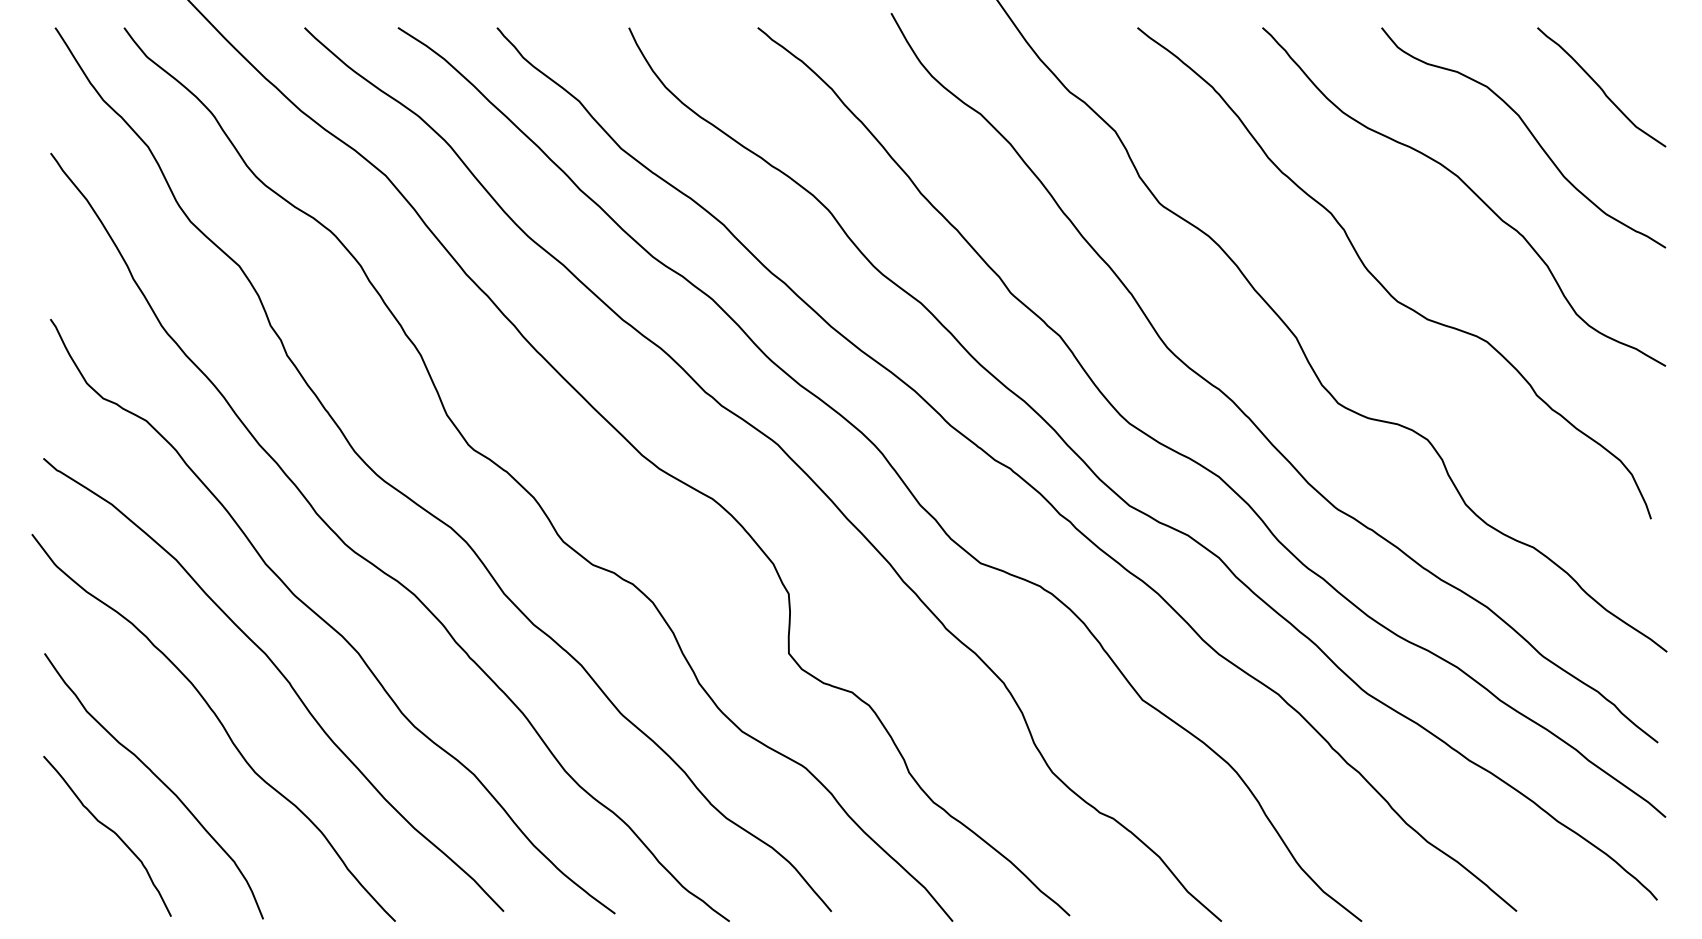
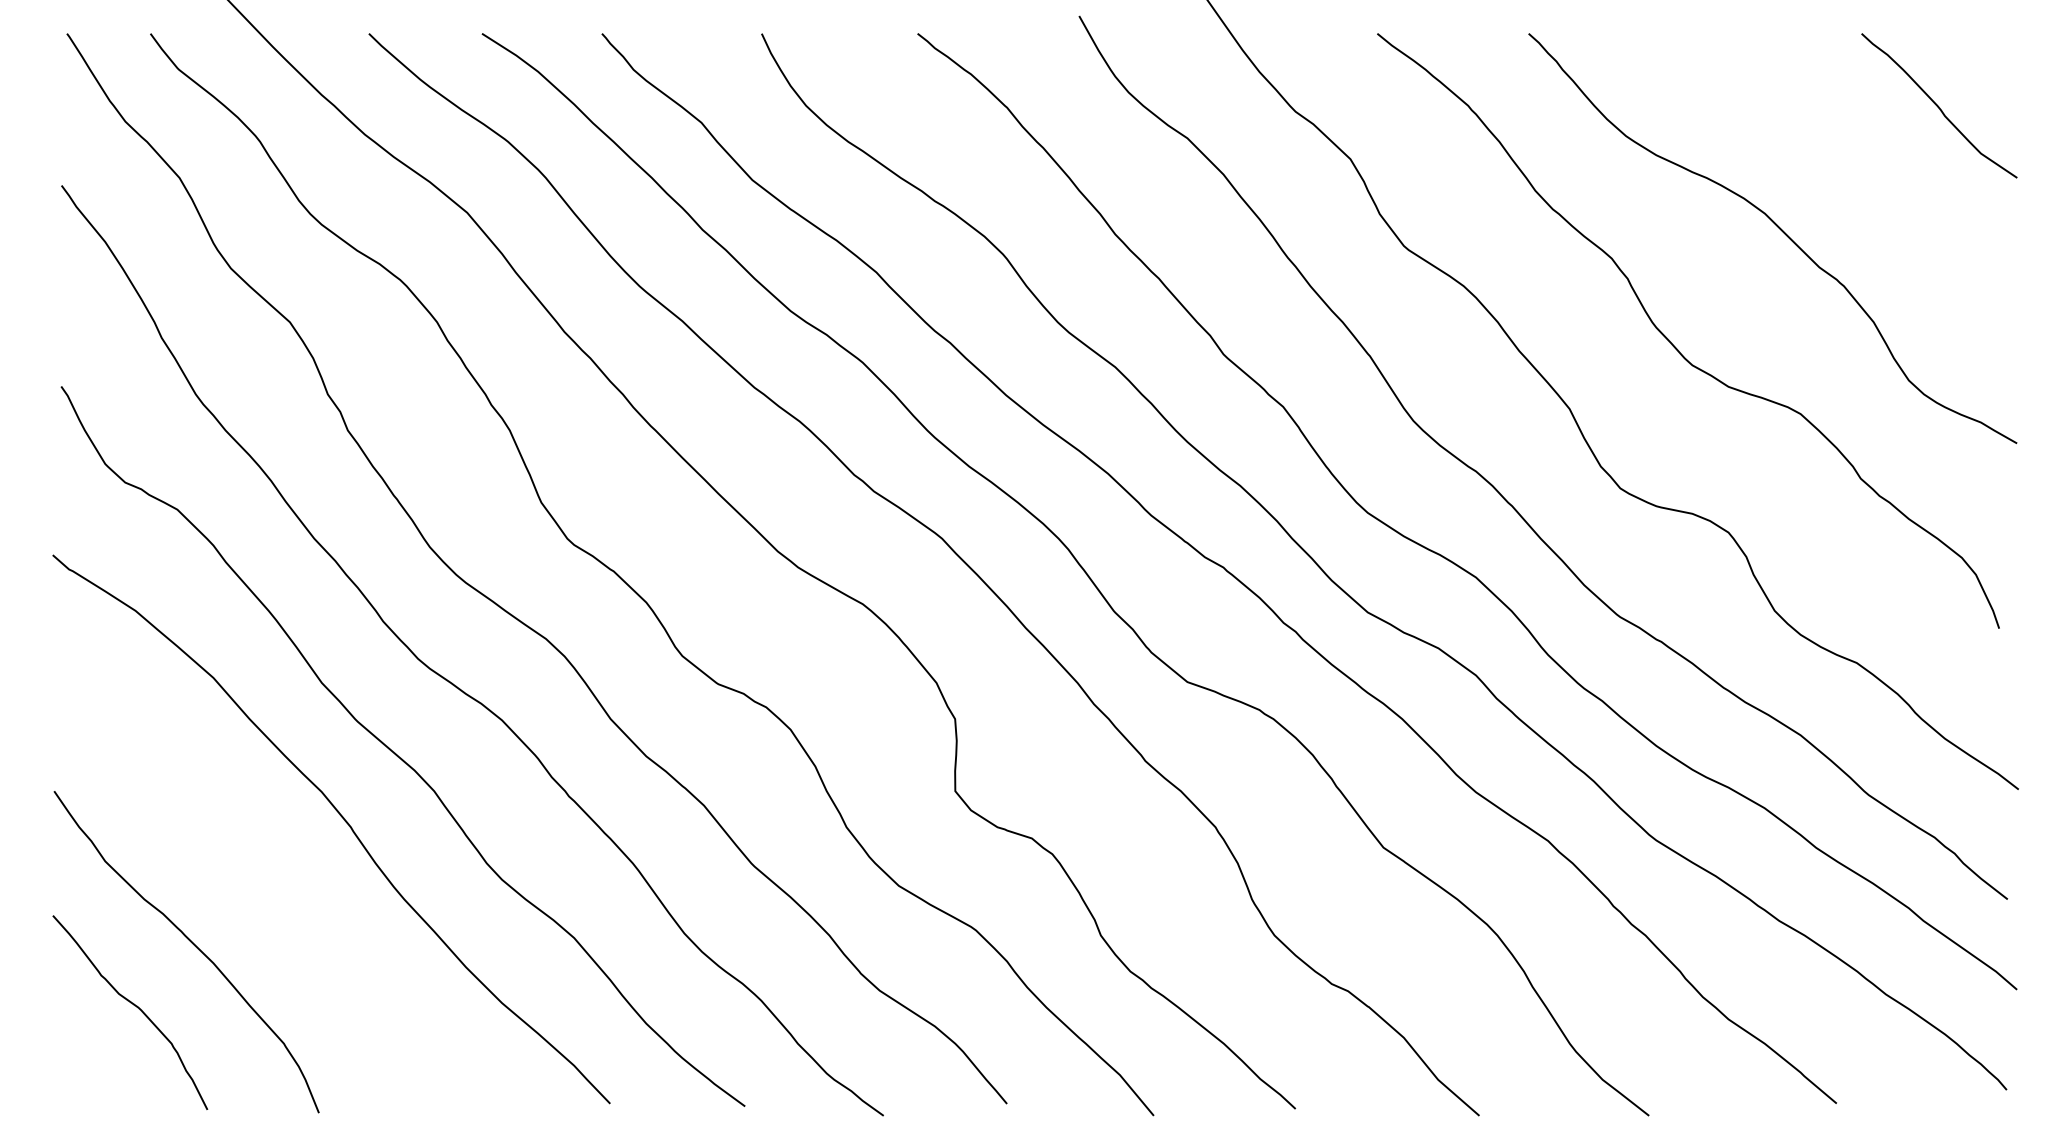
curve: (1528, 131) -> (1850, 159), removed
curve: (220, 724) -> (267, 877), removed

